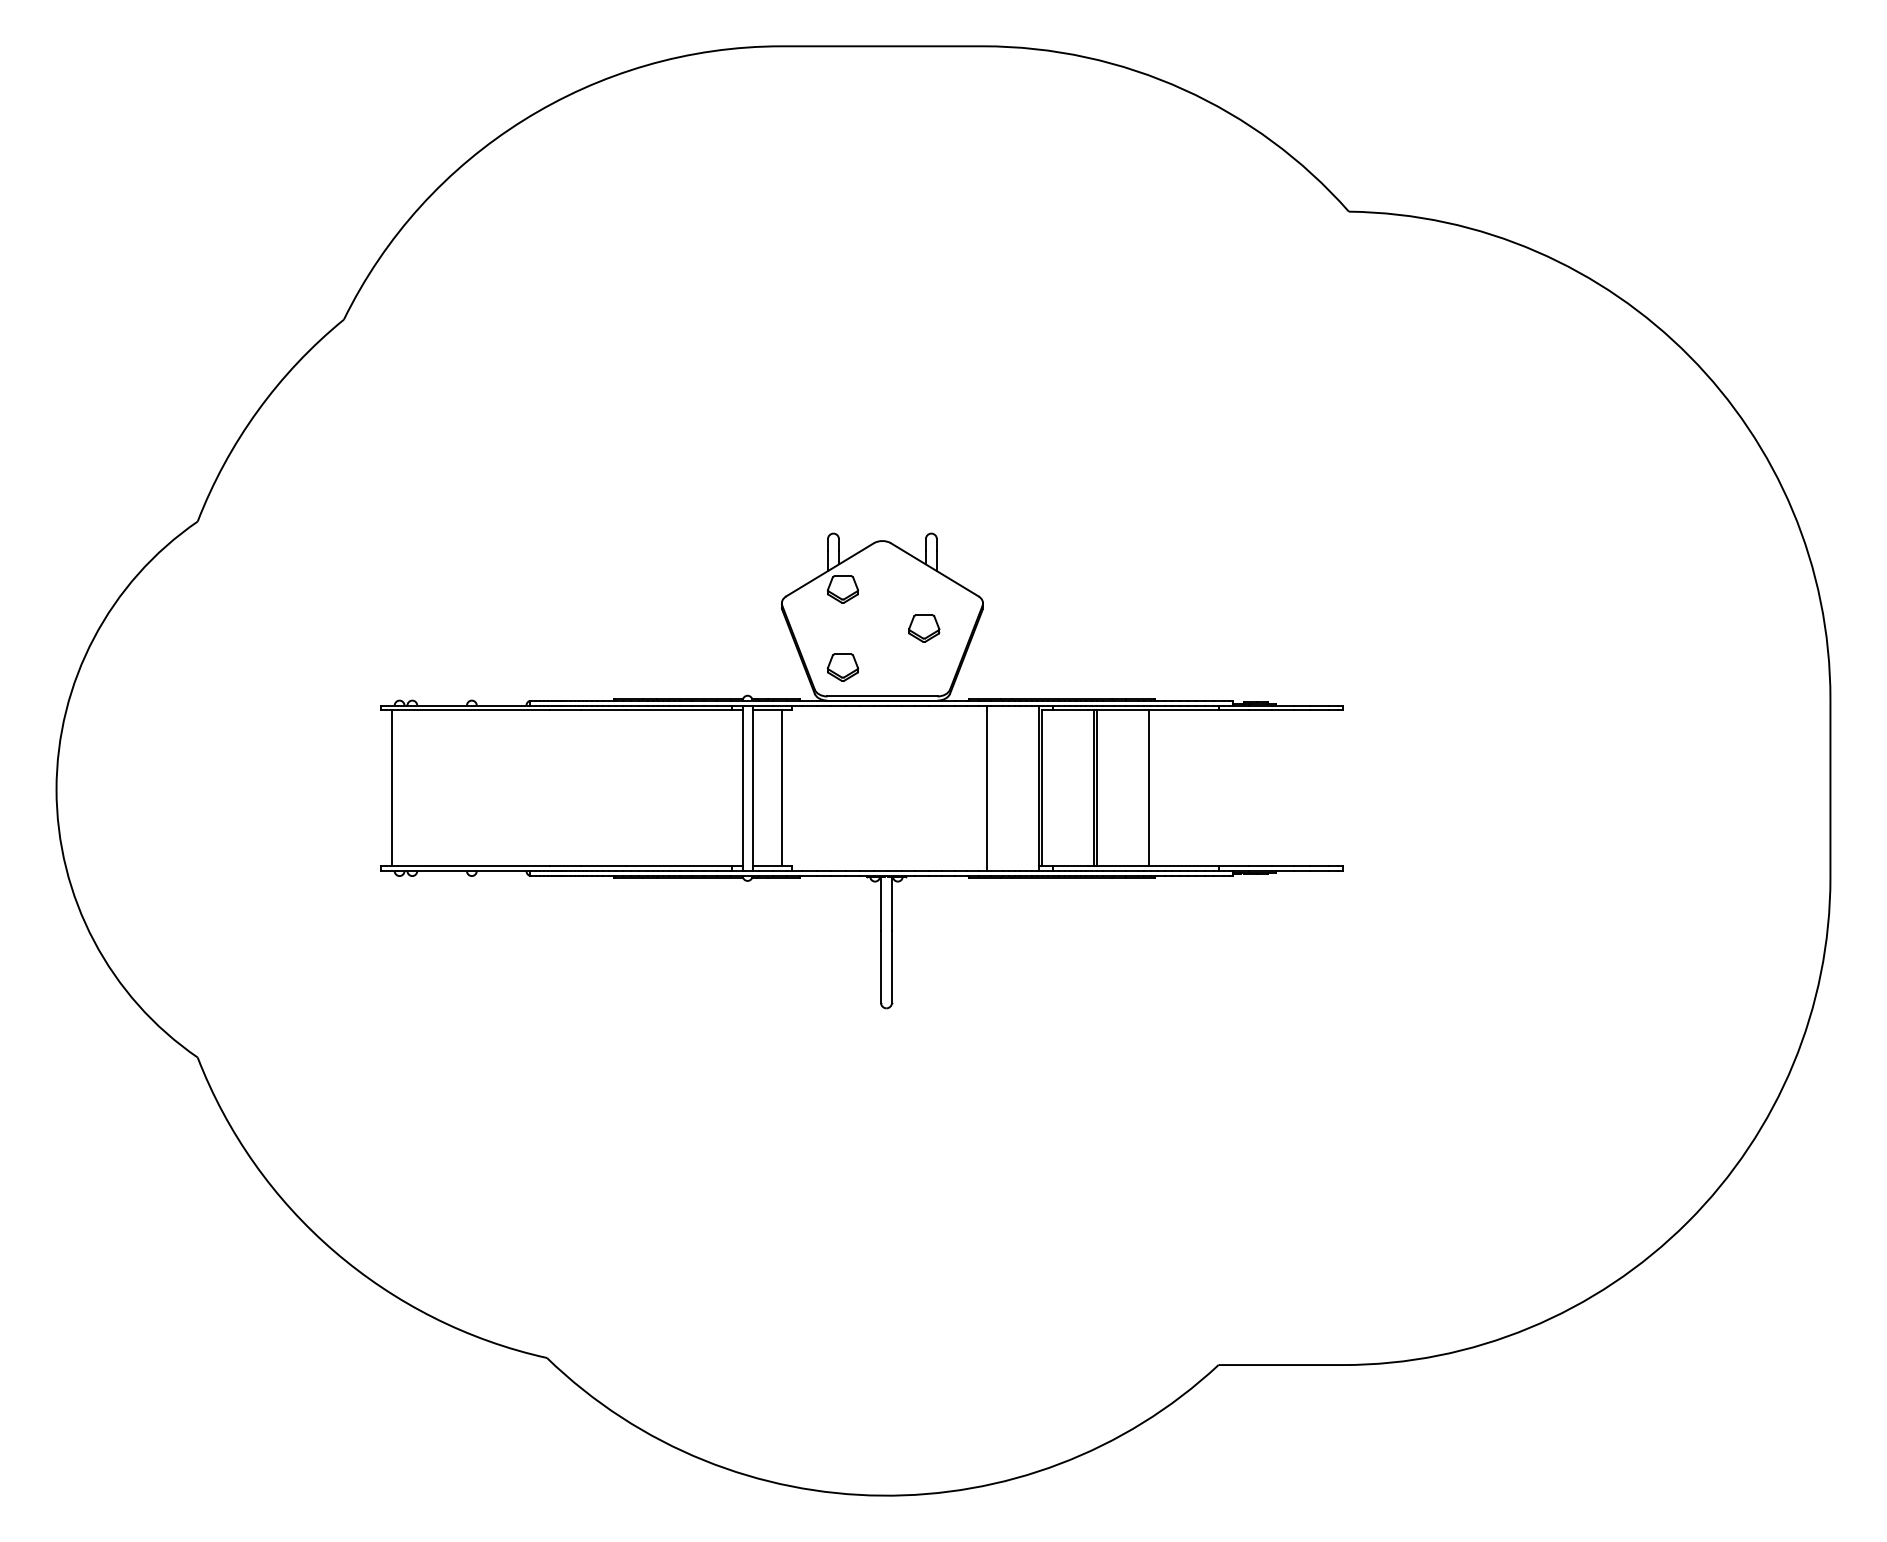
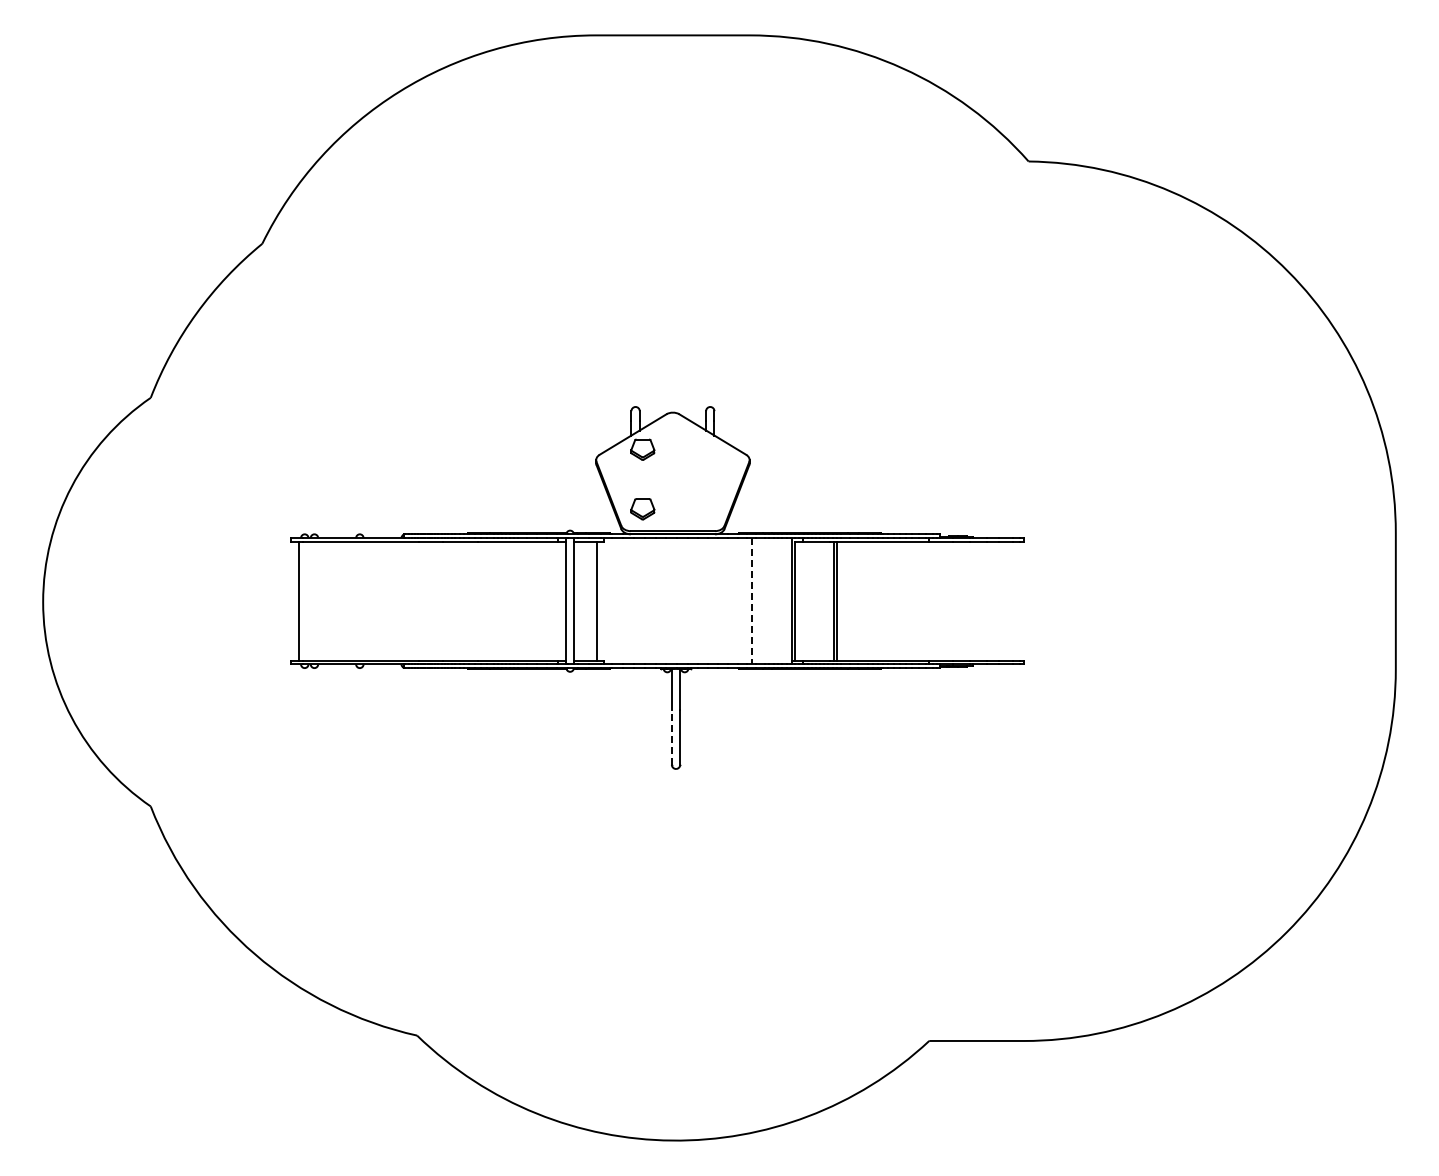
part: (923, 628) -> (704, 479), removed
line: (1149, 787) -> (876, 600), removed
line: (986, 788) -> (752, 601), solid -> dashed
line: (880, 965) -> (671, 736), solid -> dashed

